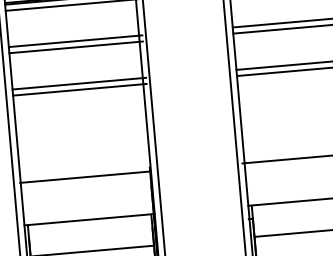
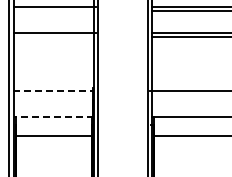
line: (75, 47) -> (54, 10), removed
line: (79, 89) -> (54, 36), removed
line: (85, 177) -> (53, 90), solid -> dashed
line: (89, 219) -> (53, 116), solid -> dashed

